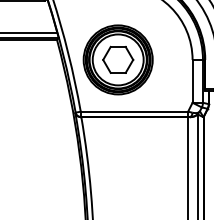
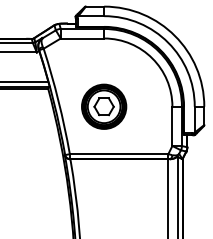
part: (117, 59) -> (103, 106), size x0.7

